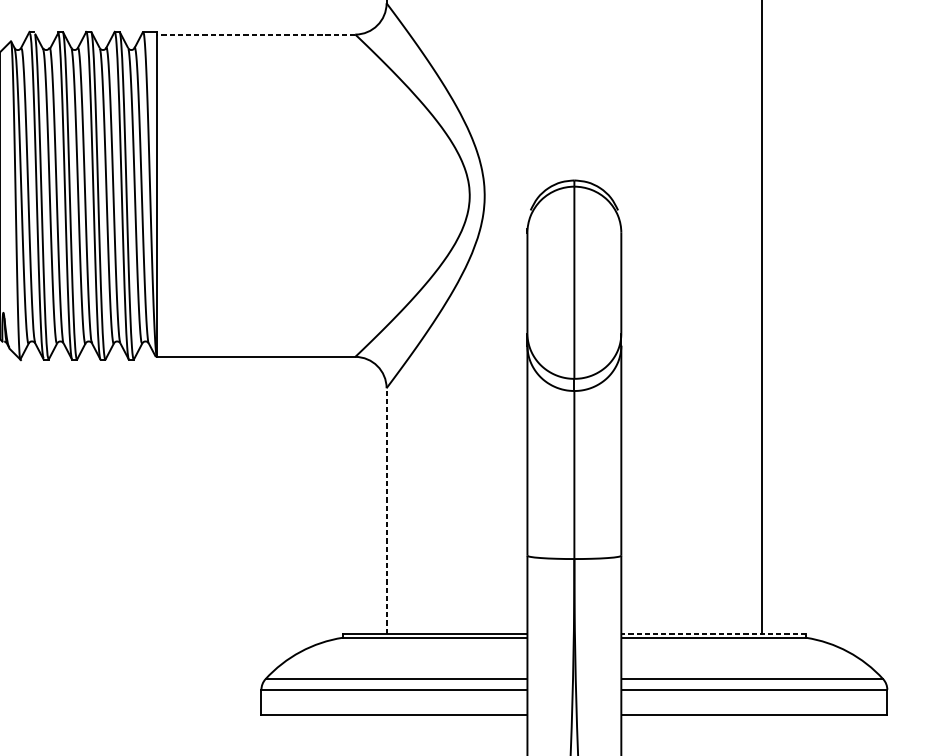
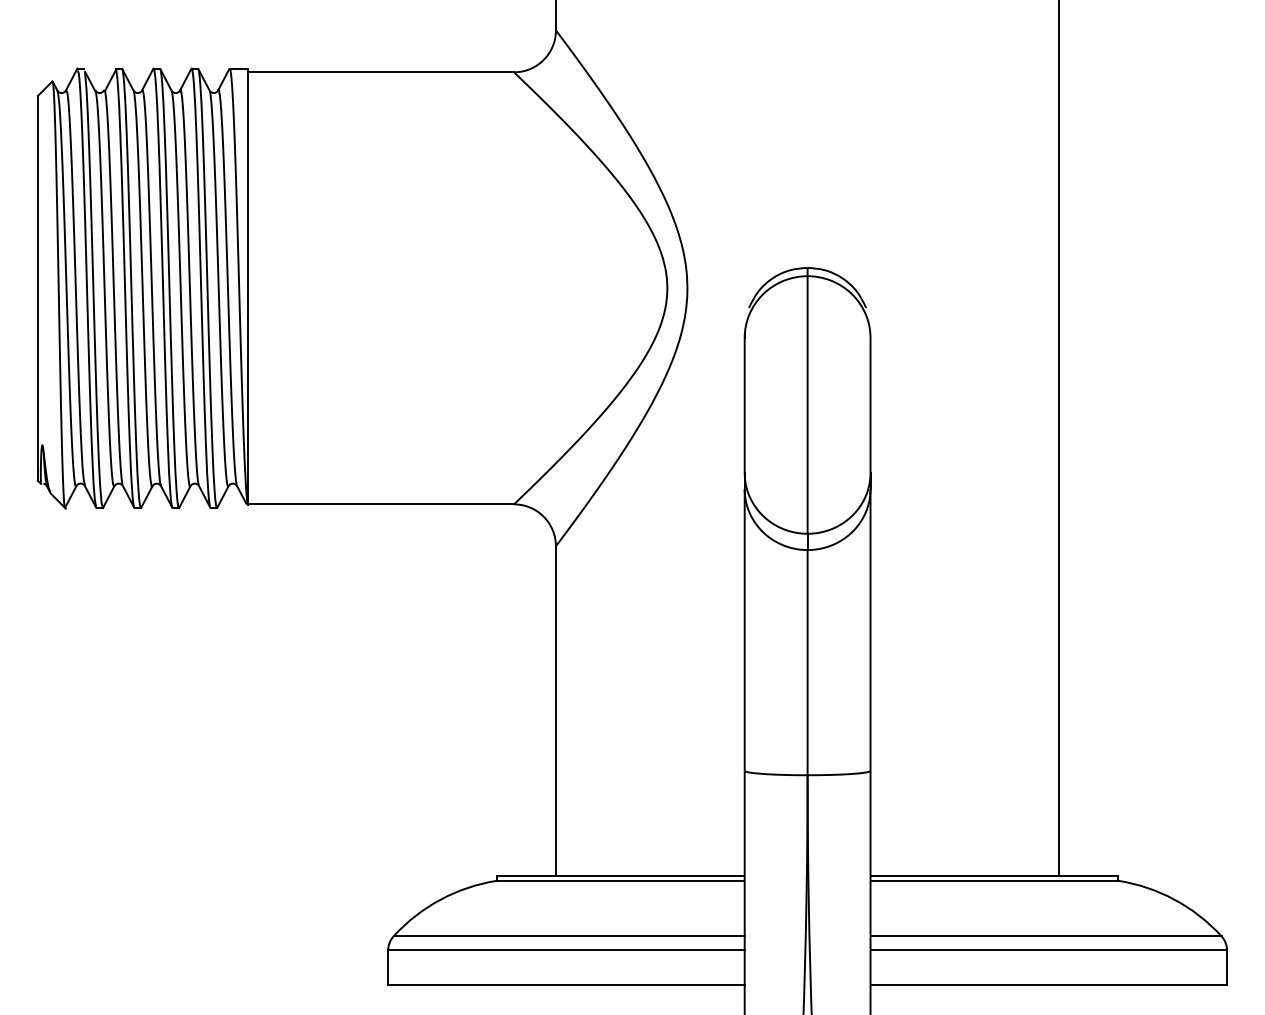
line: (255, 34) -> (380, 72), dashed -> solid
line: (386, 510) -> (555, 710), dashed -> solid
line: (713, 633) -> (994, 875), dashed -> solid

